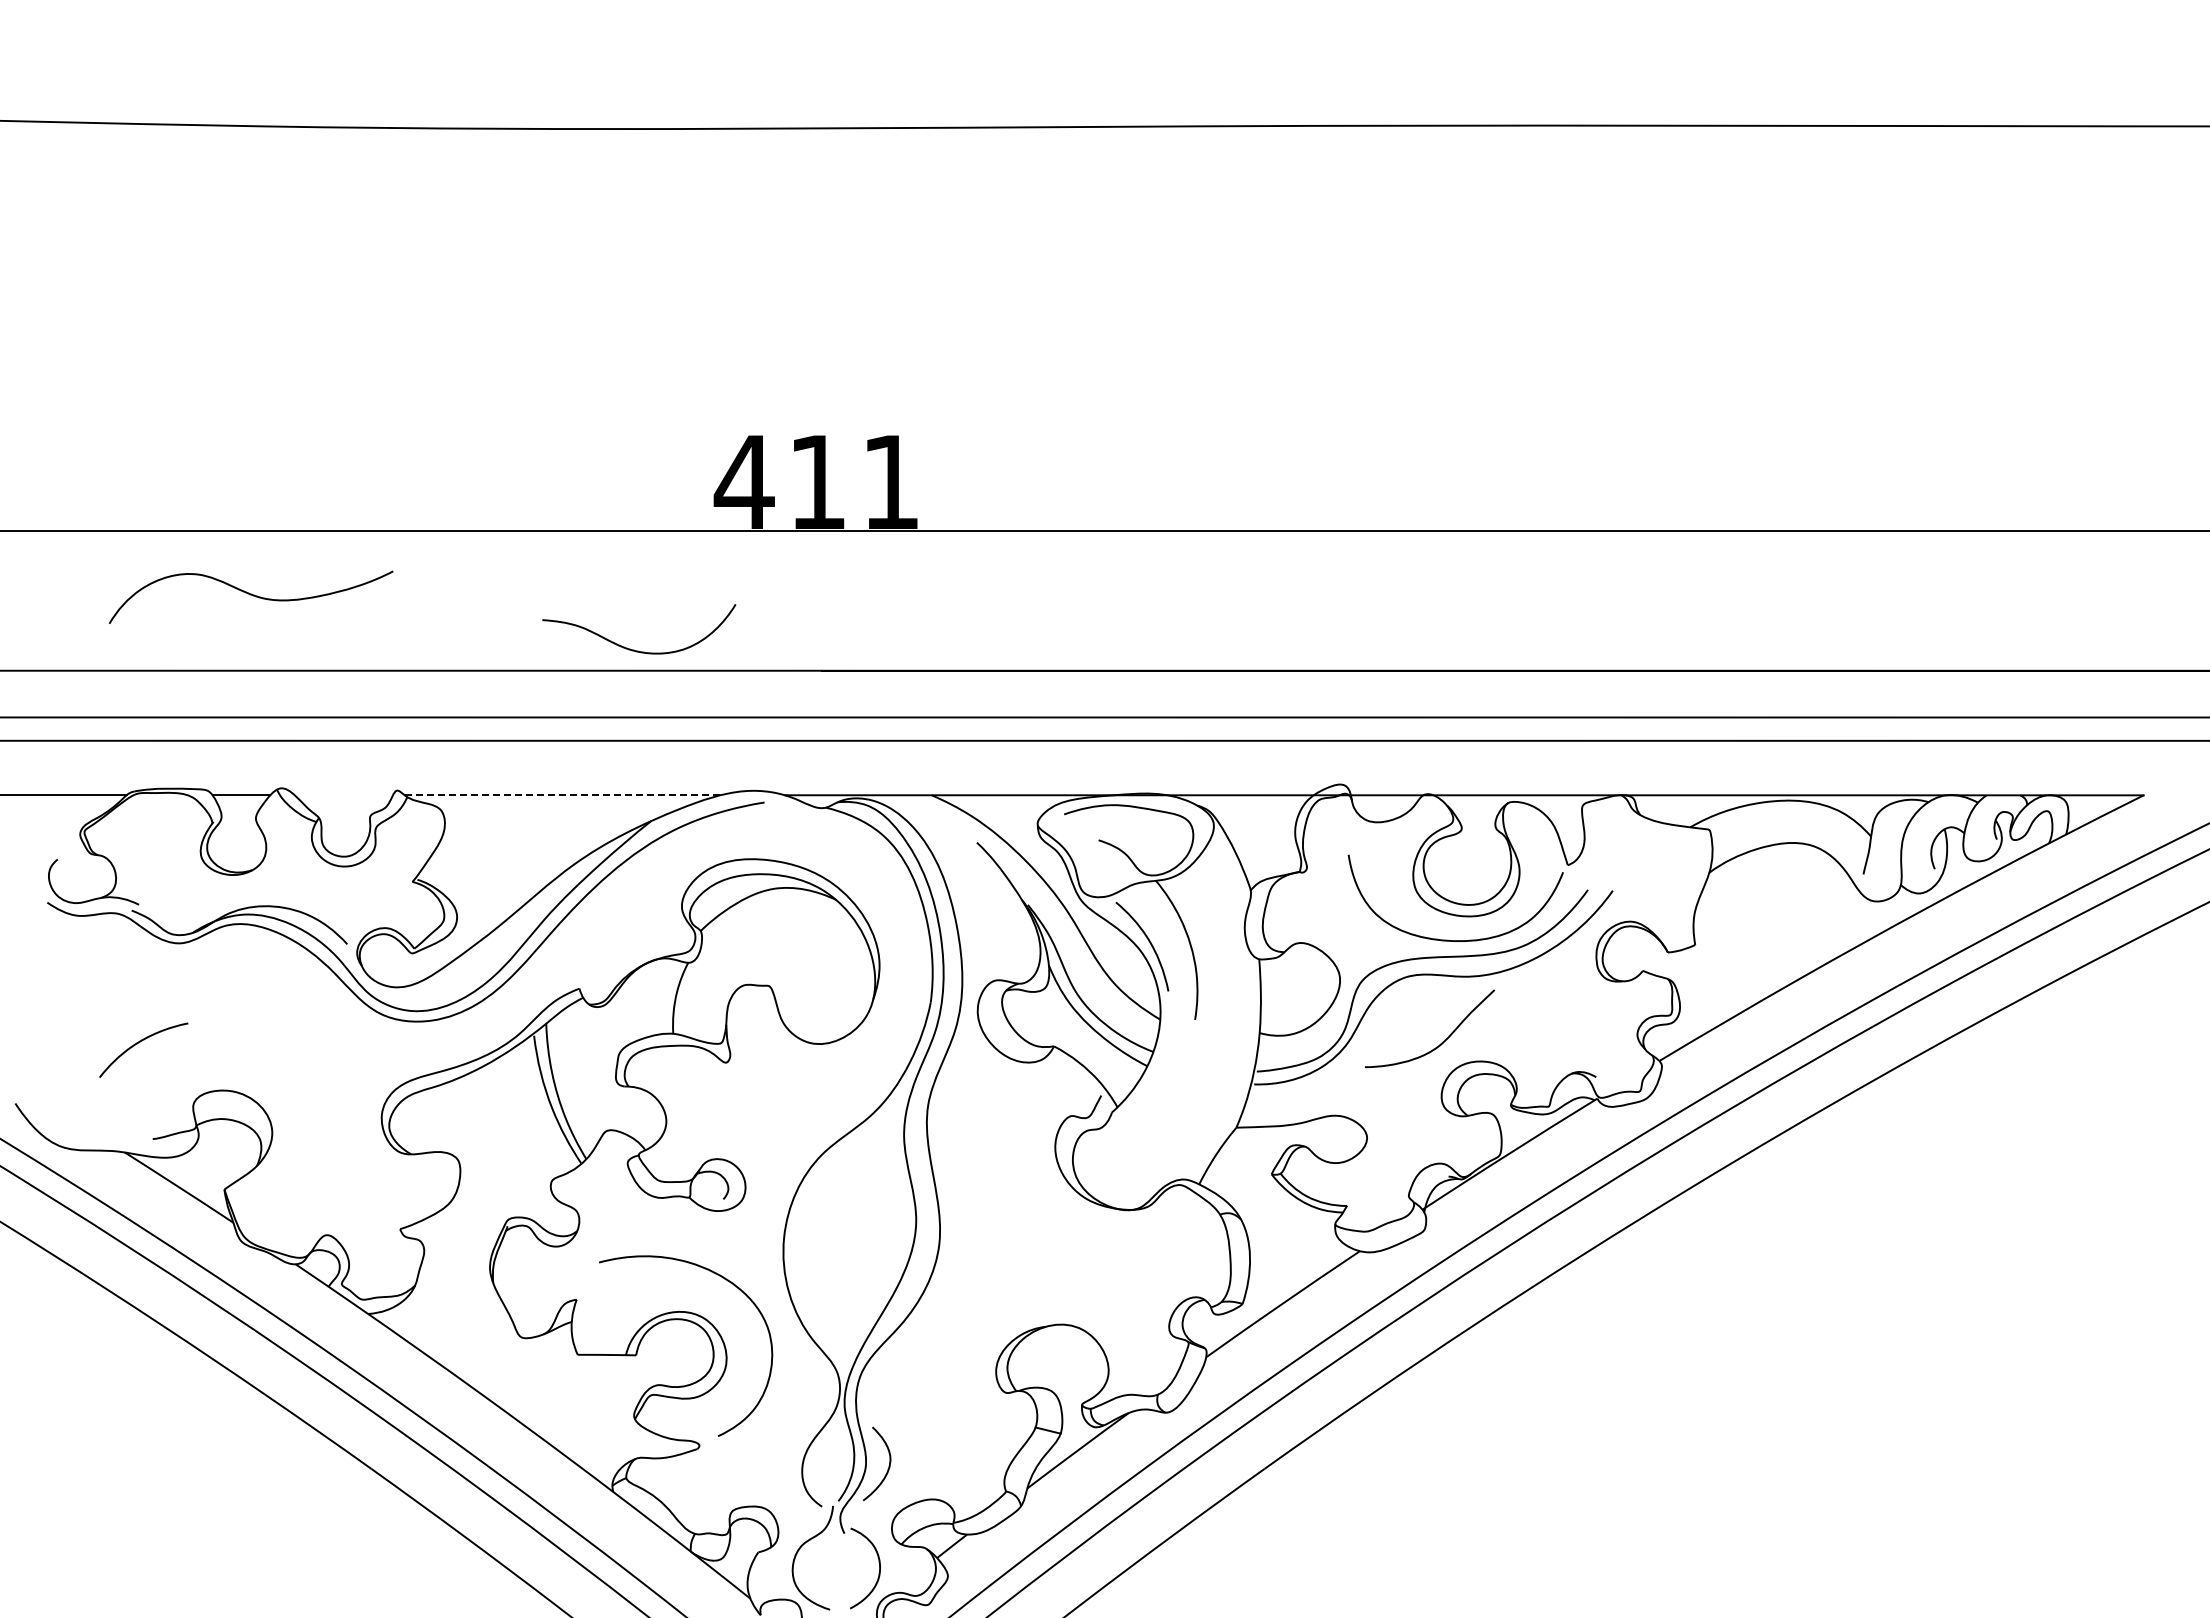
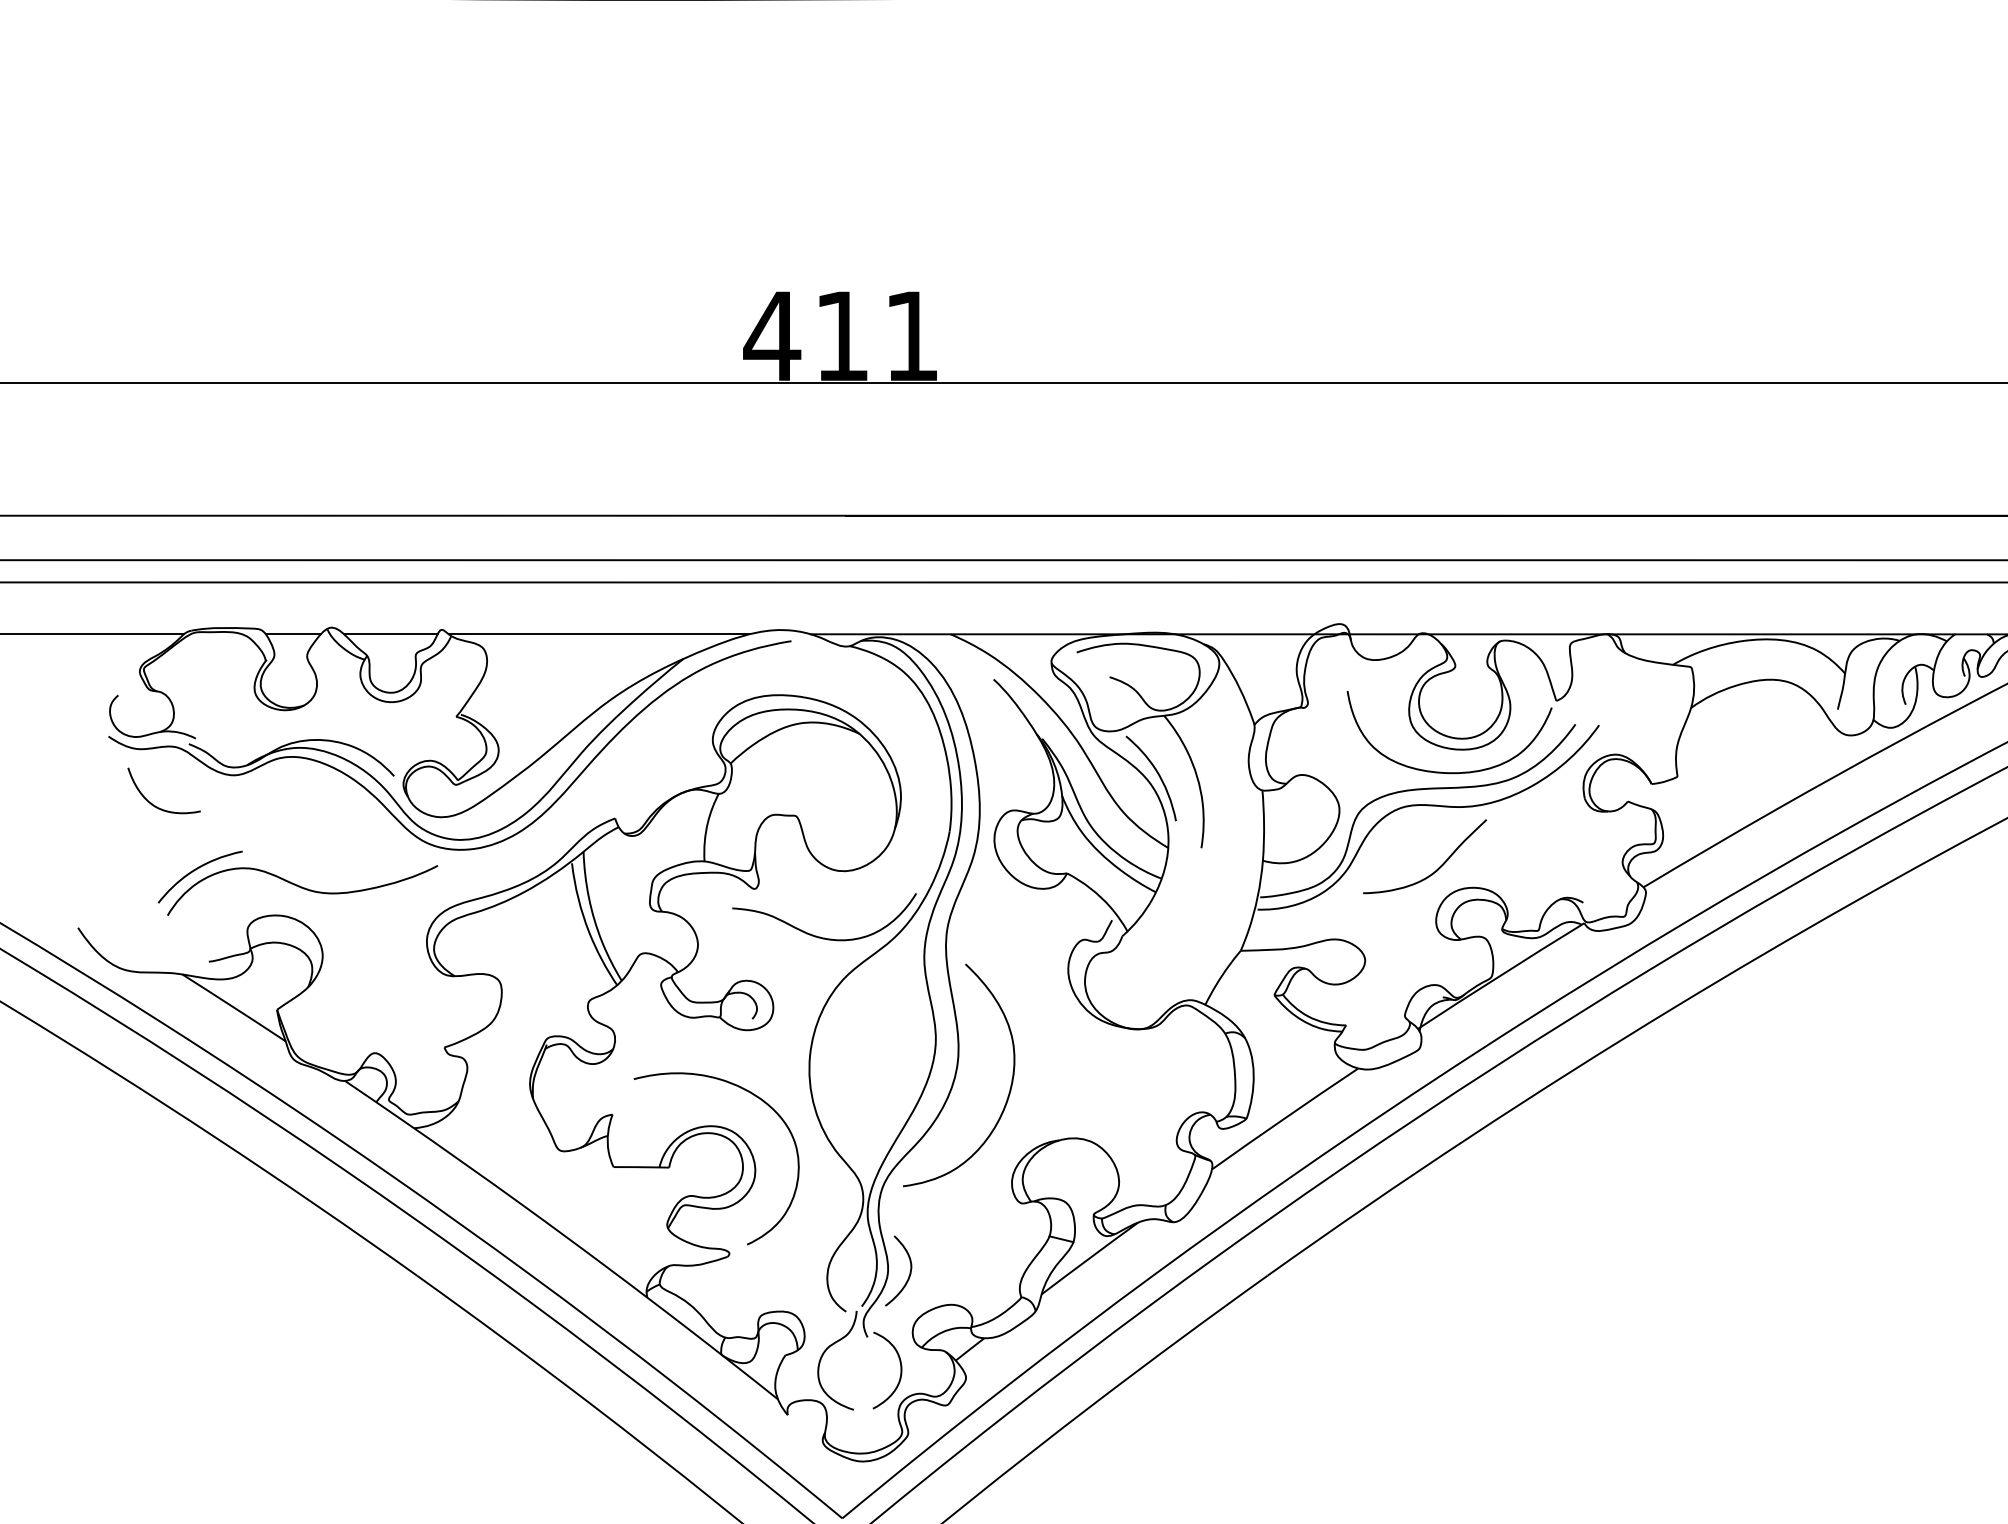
curve: (250, 595) -> (301, 888), moved
curve: (634, 649) -> (819, 936), moved
line: (343, 795) -> (390, 634), added
line: (562, 795) -> (599, 634), dashed -> solid
curve: (94, 973) -> (153, 804), added
curve: (993, 1273) -> (1009, 1089), added

